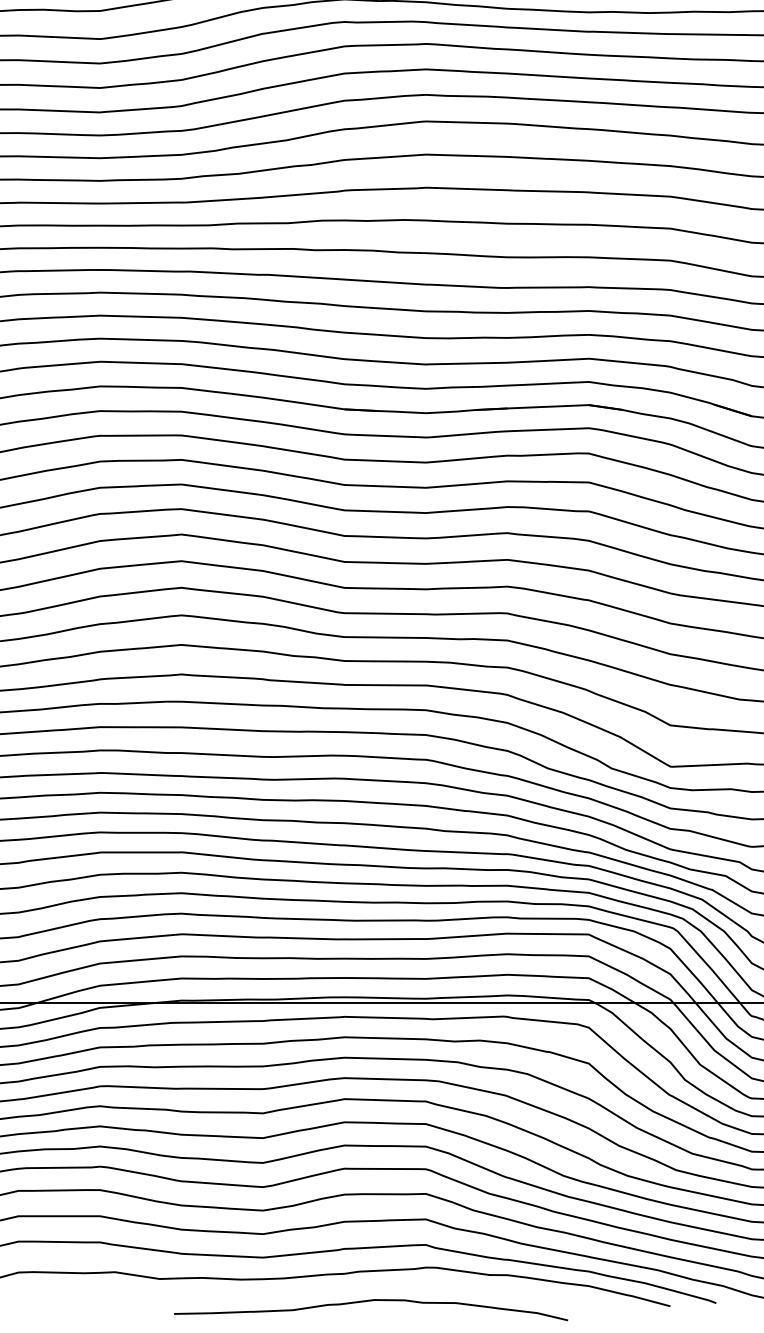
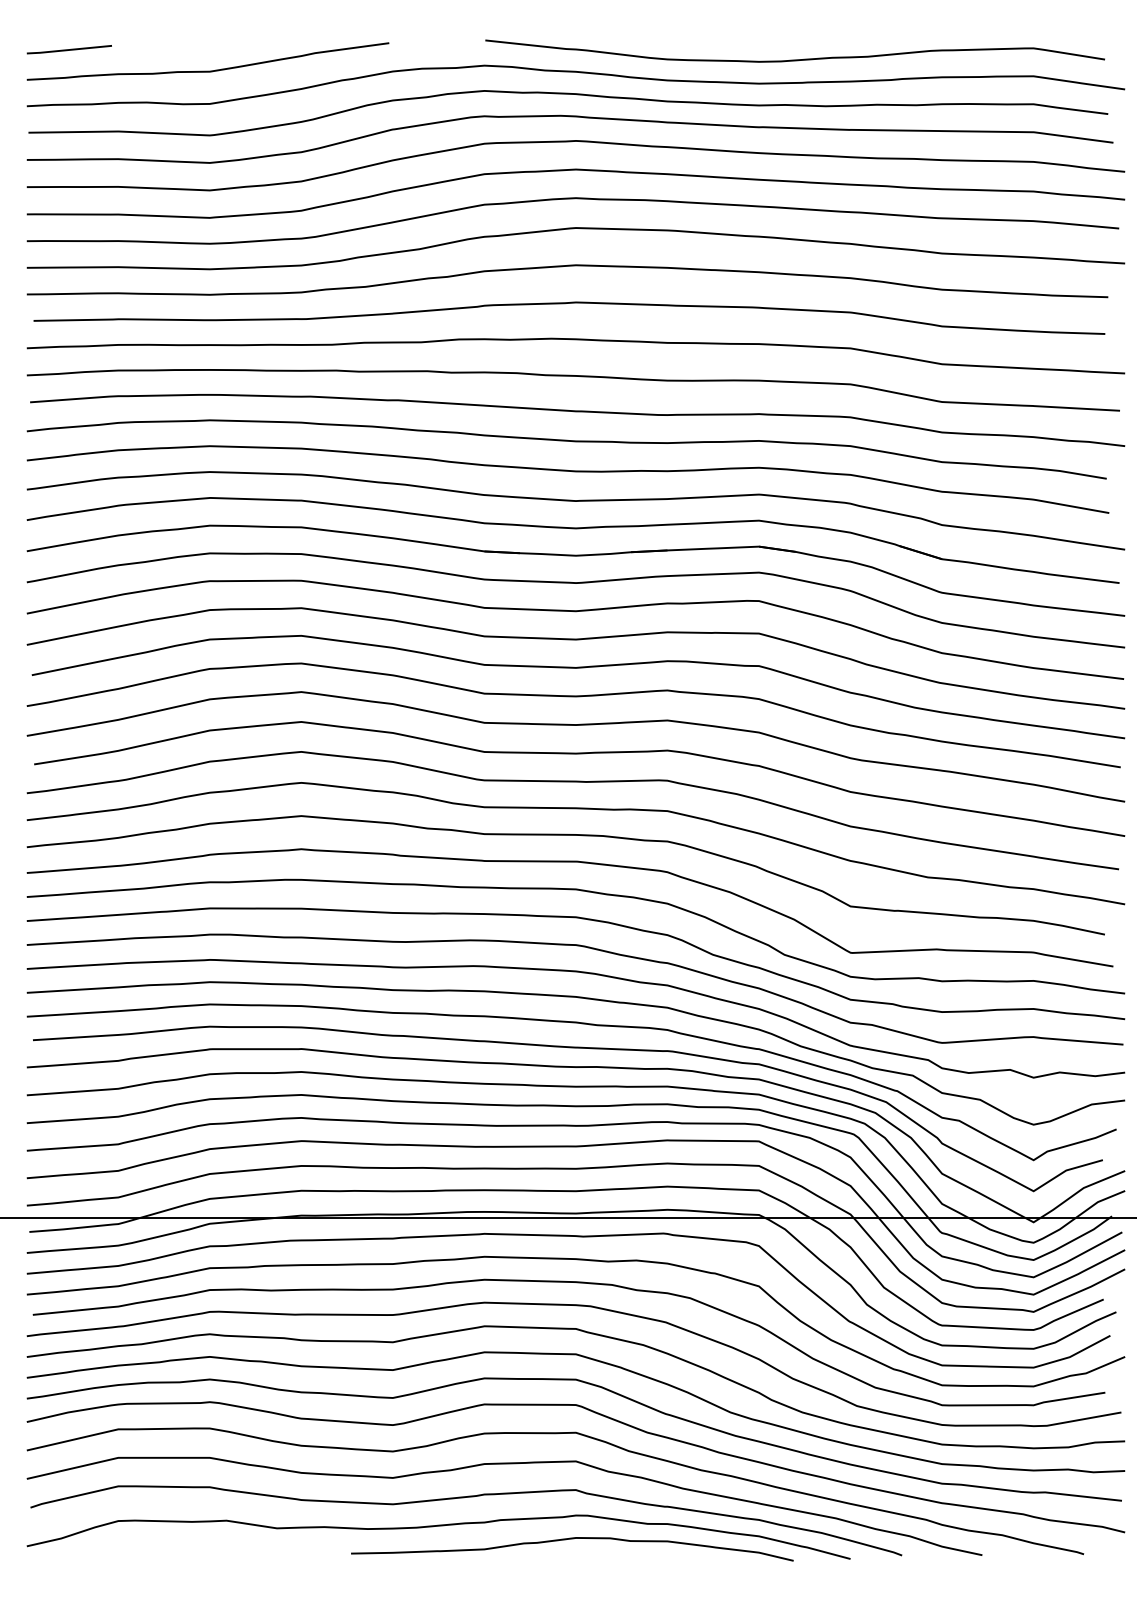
curve: (371, 1301) -> (572, 1539), moved

